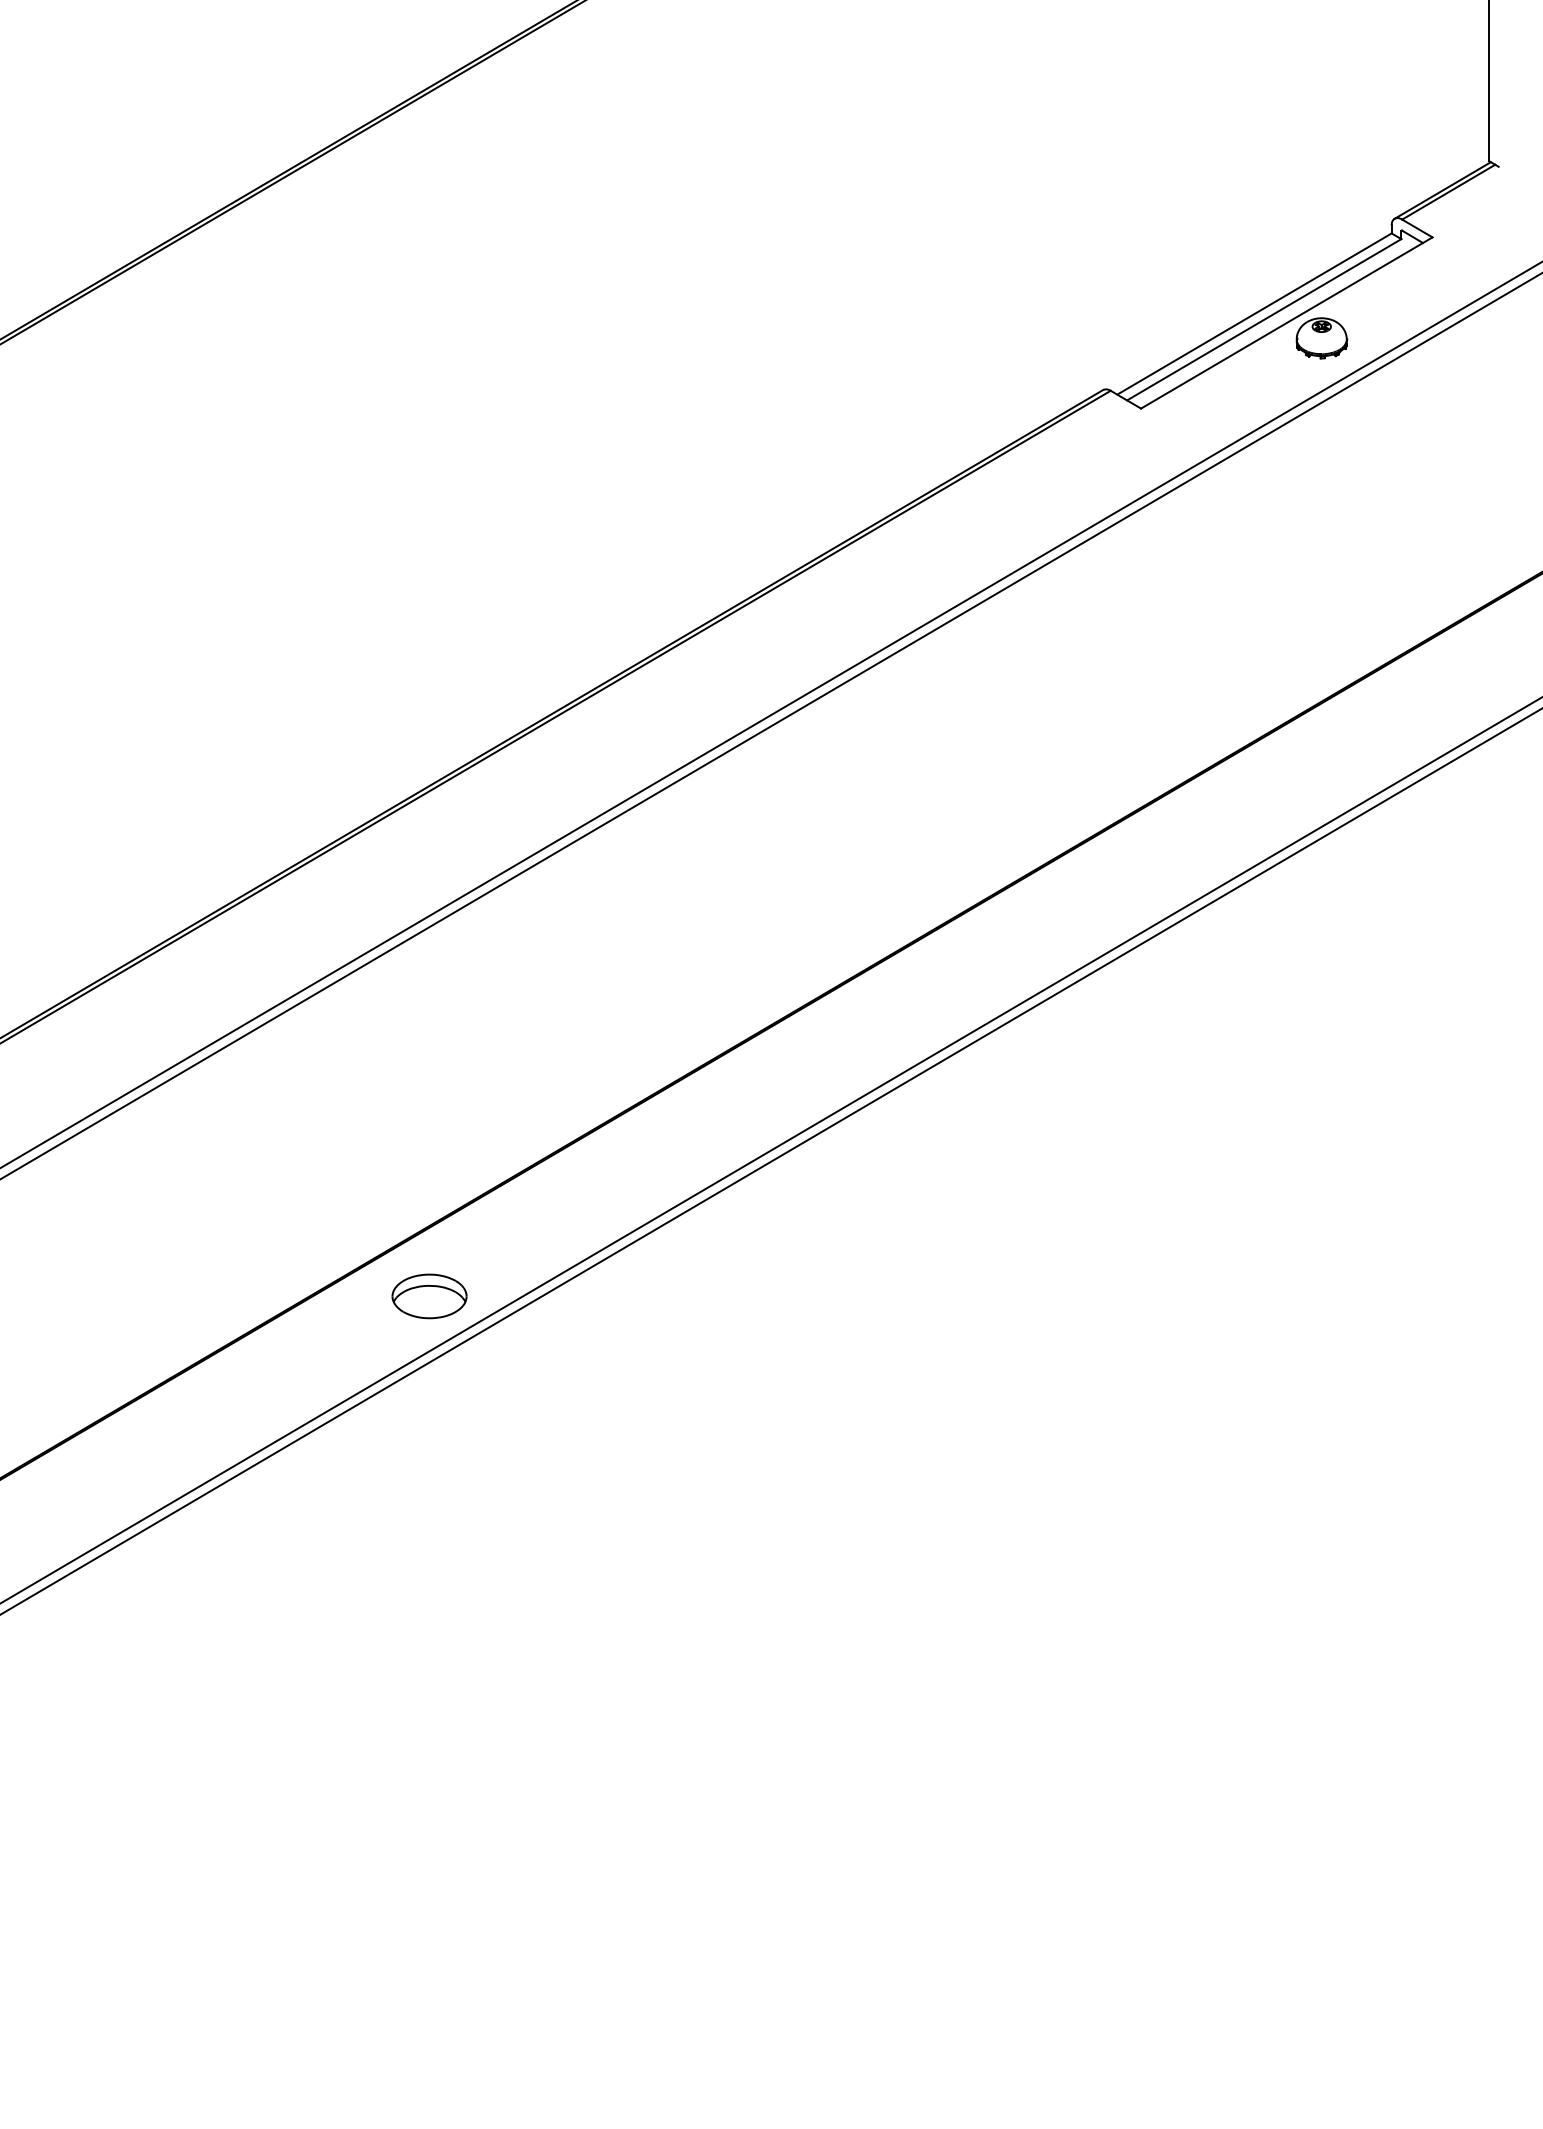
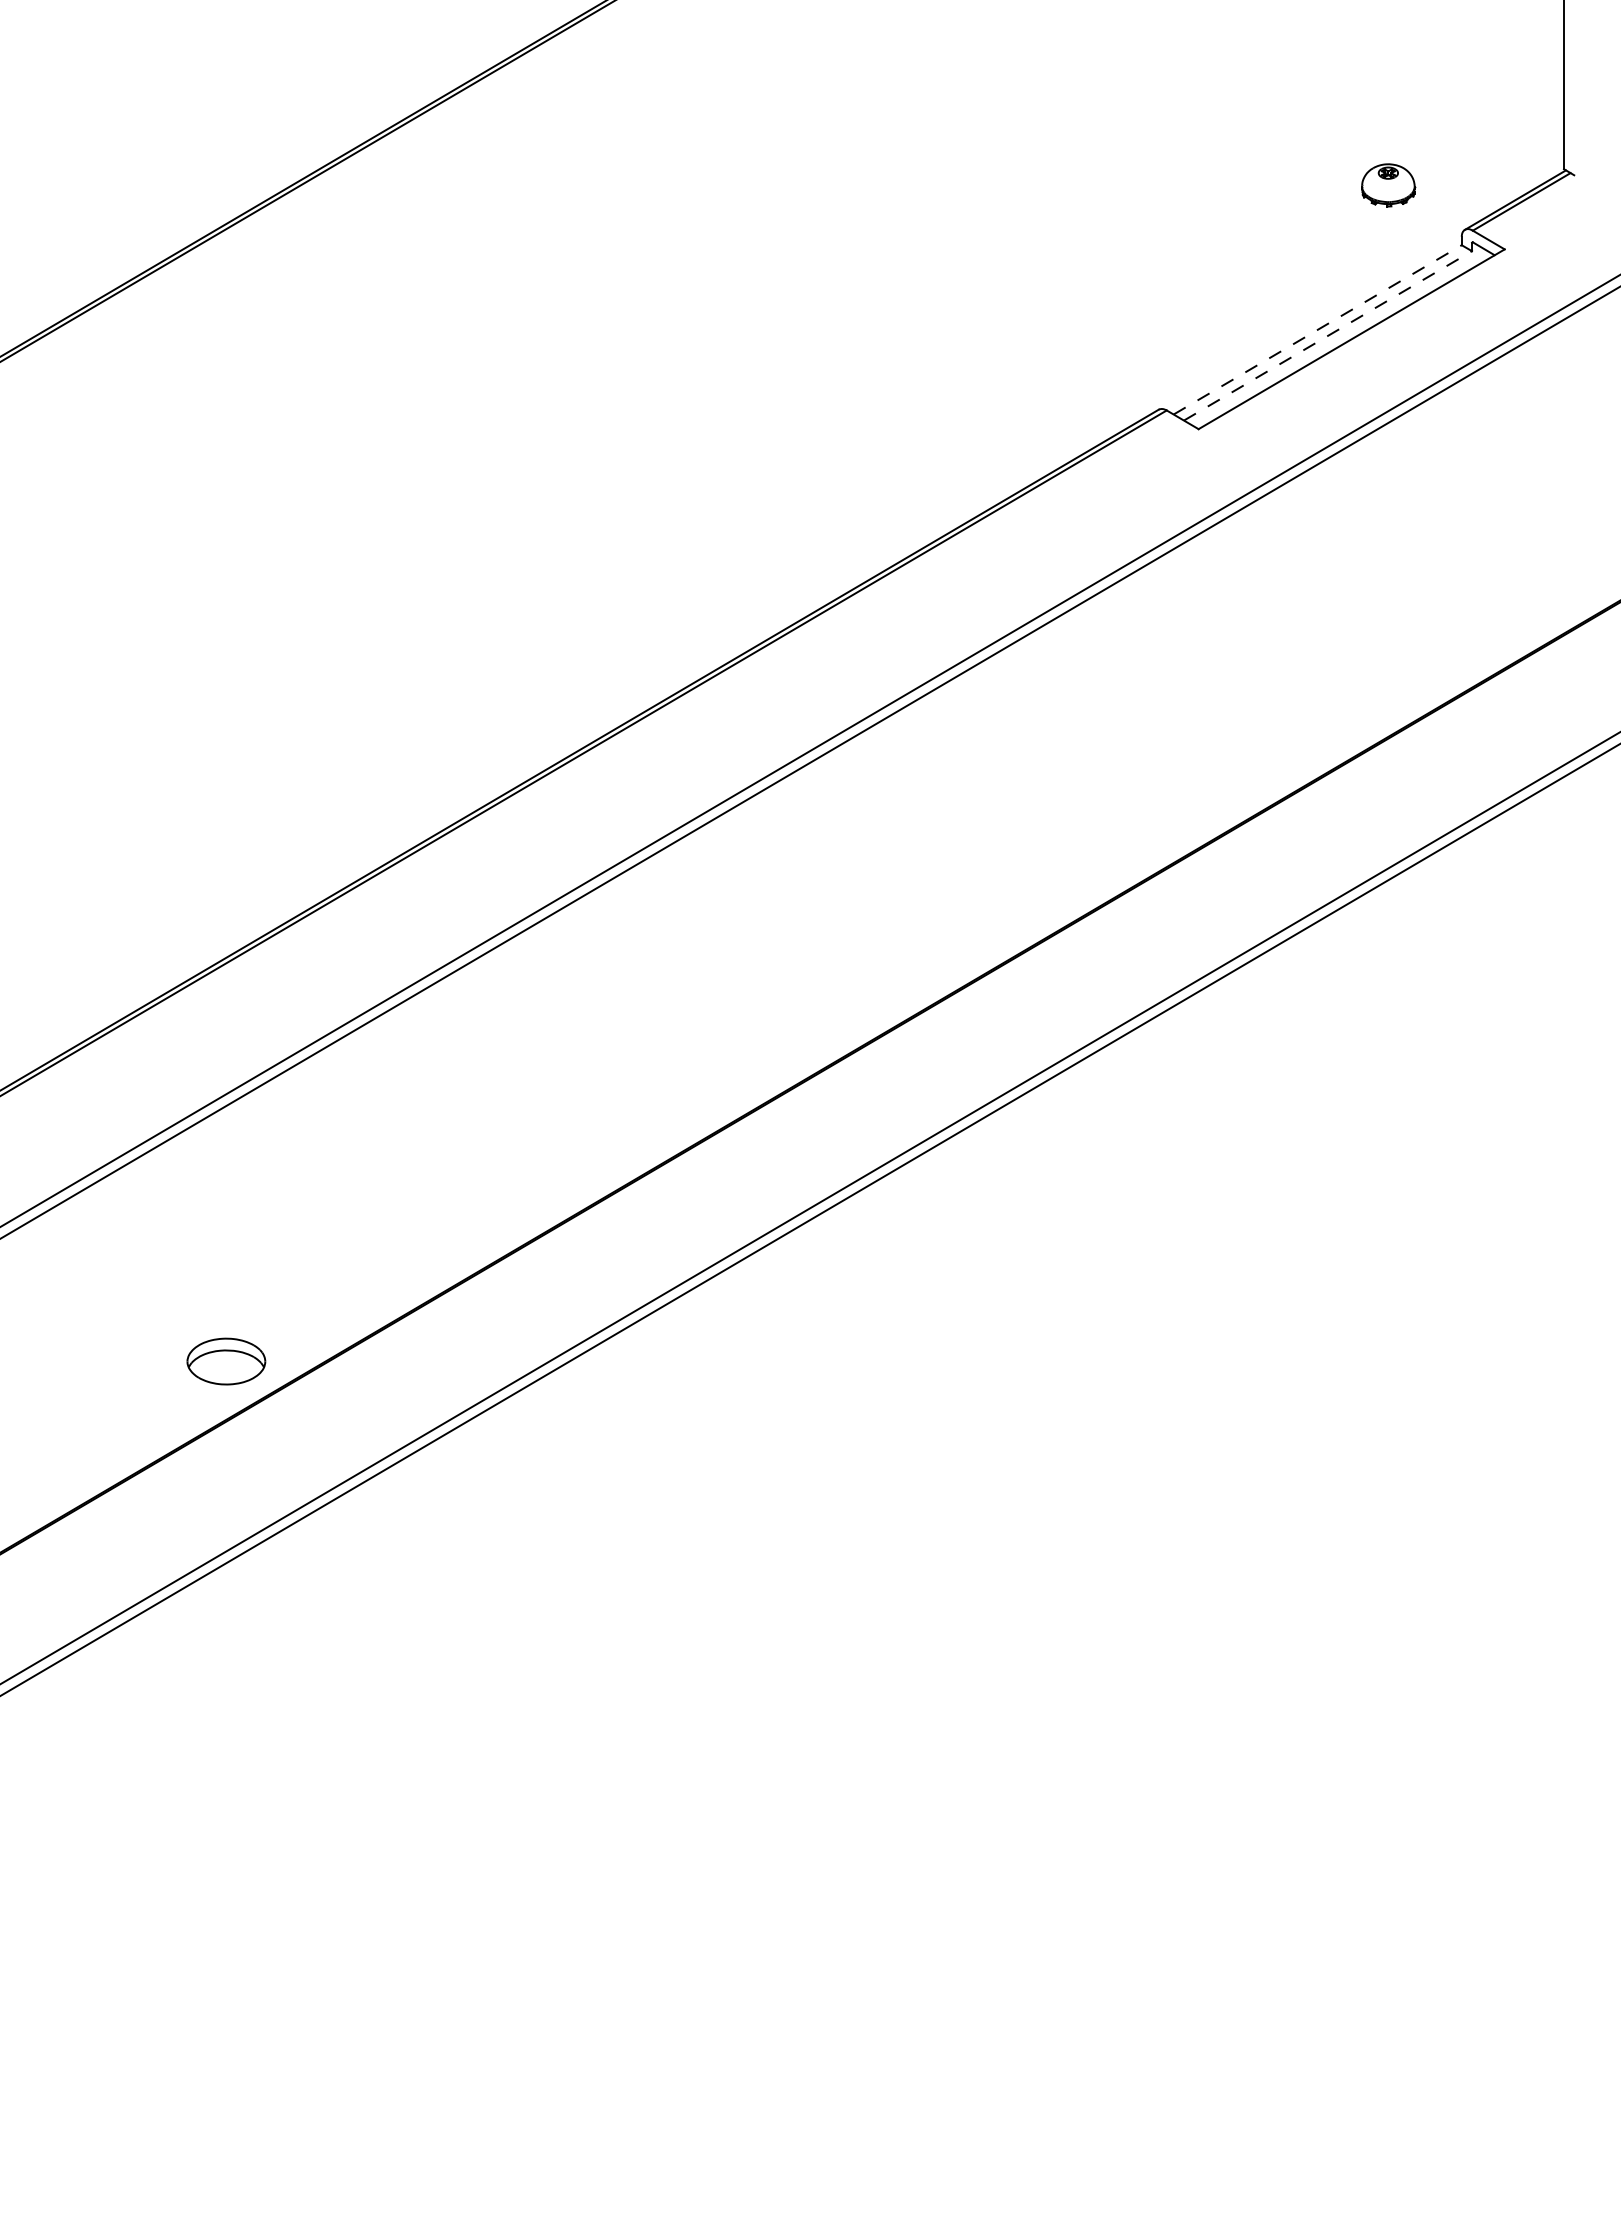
line: (1255, 313) -> (1318, 329), solid -> dashed
line: (1264, 319) -> (1328, 335), solid -> dashed
part: (1321, 338) -> (1388, 185), moved
part: (429, 1296) -> (226, 1361), moved

